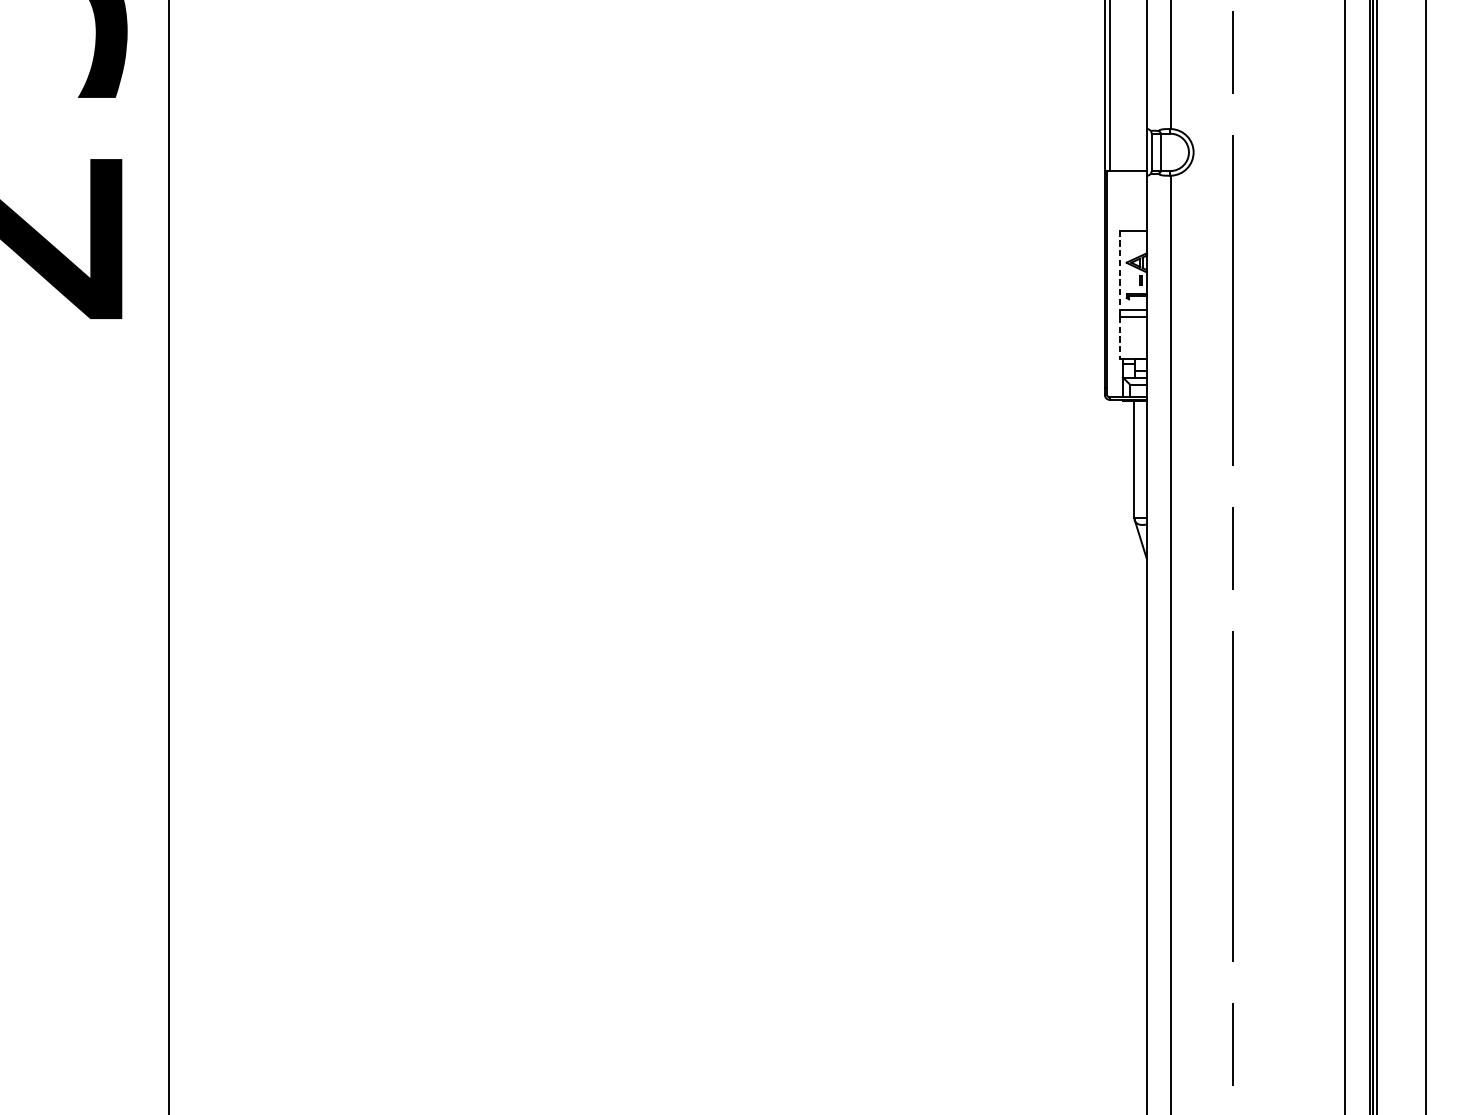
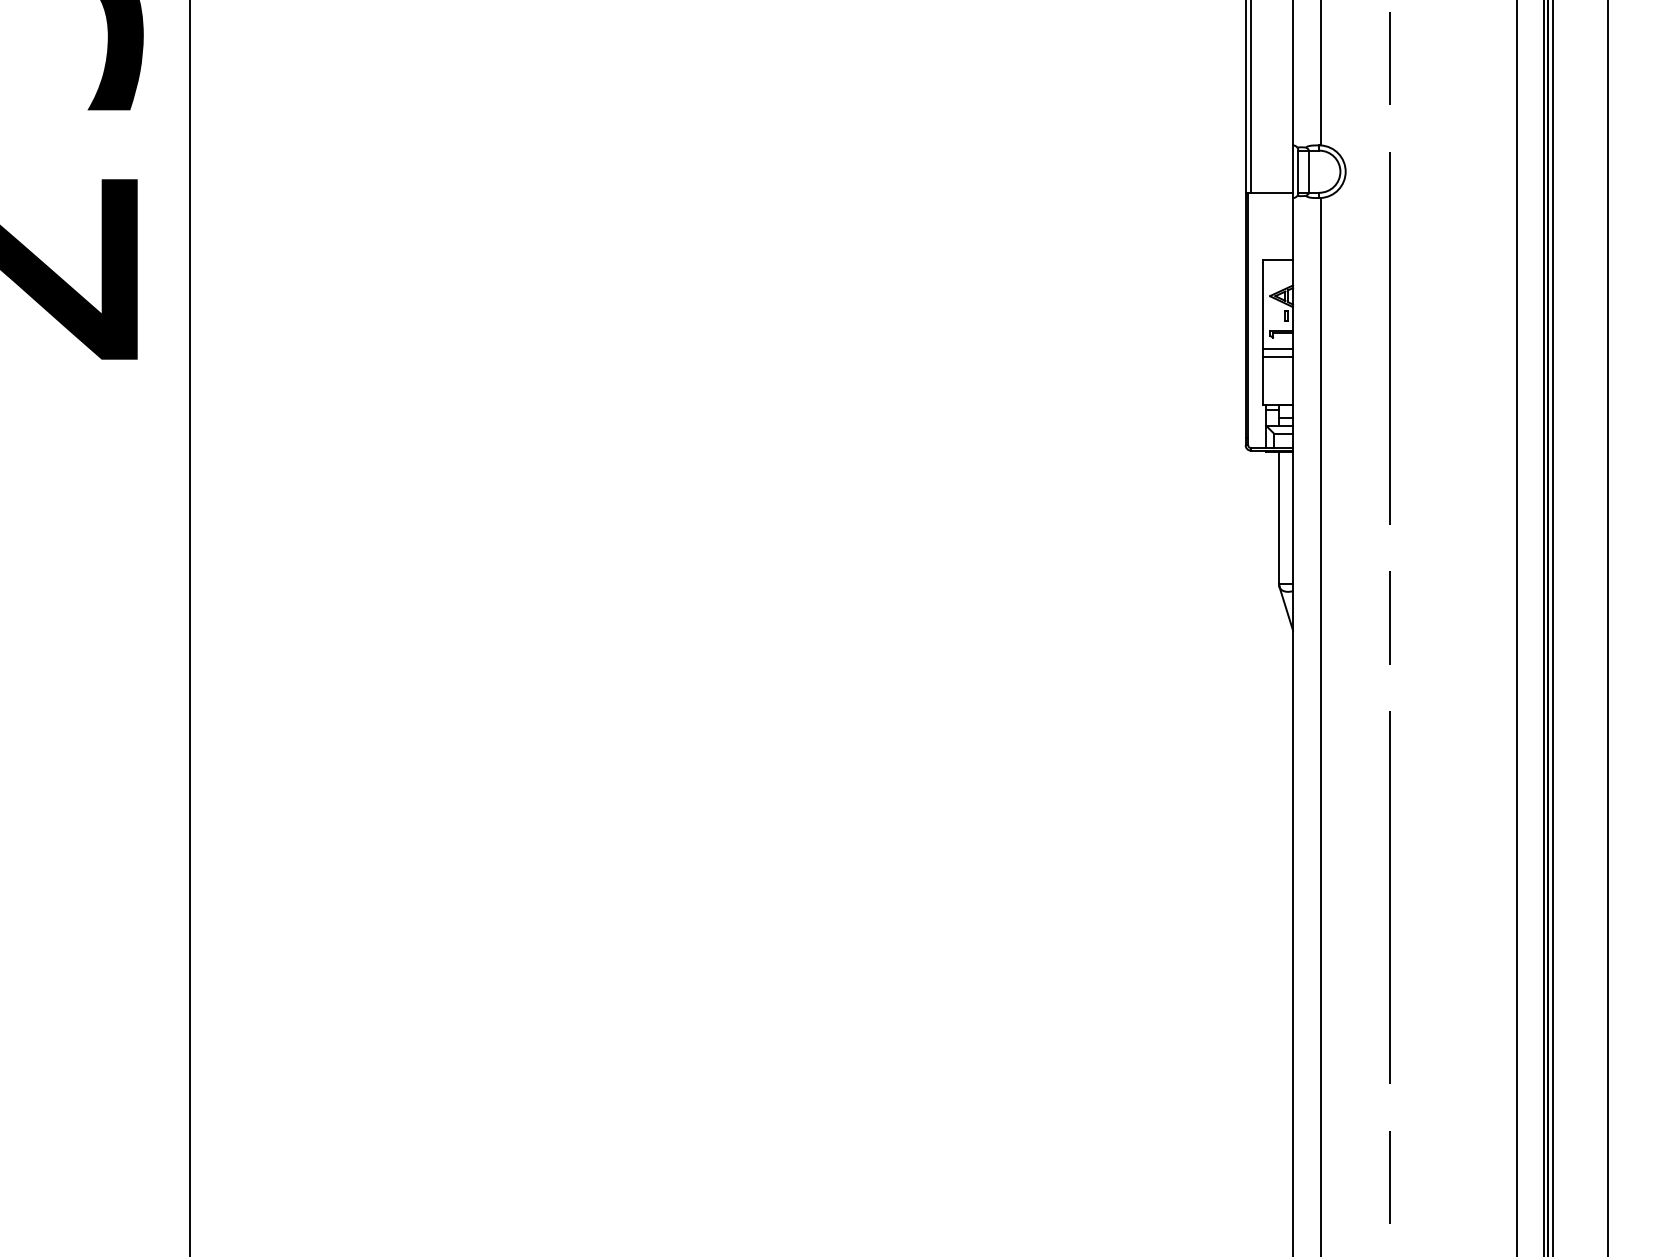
line: (1119, 270) -> (1262, 304), dashed -> solid
line: (1119, 337) -> (1262, 380), dashed -> solid

